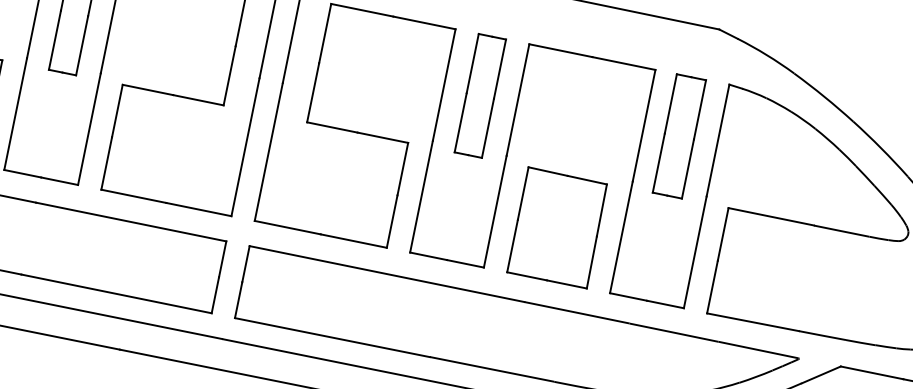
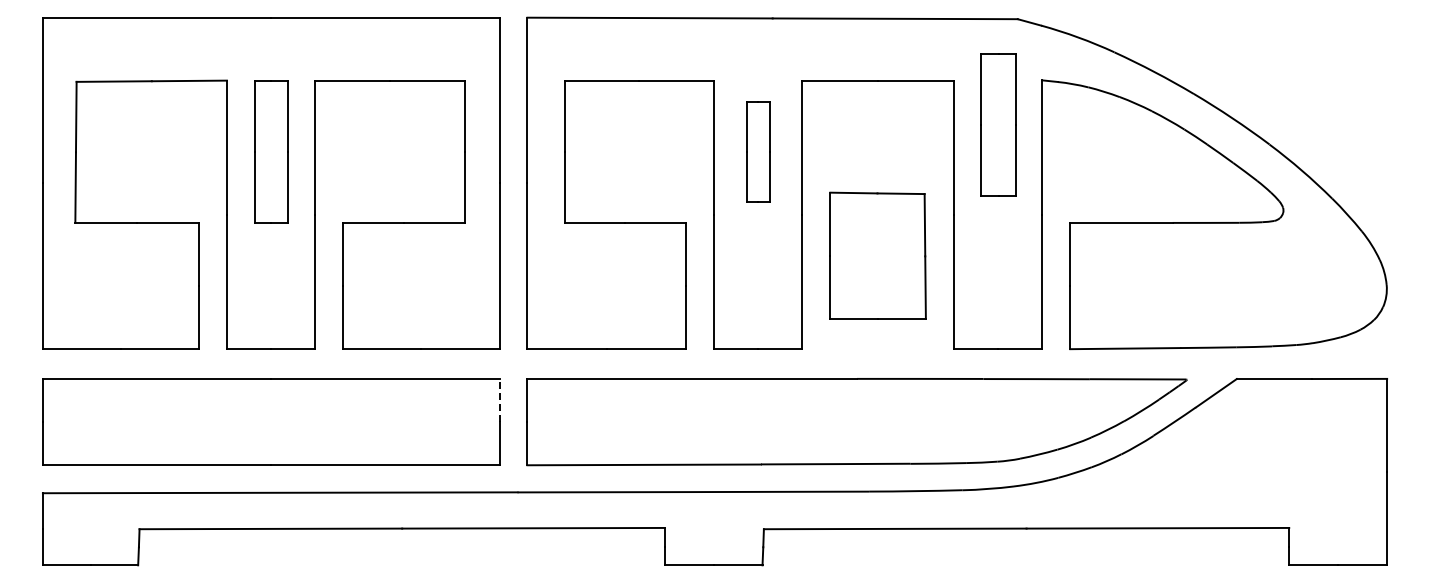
part: (479, 95) -> (757, 151), size x0.7
part: (679, 136) -> (998, 124), moved
part: (557, 227) -> (877, 255), moved
line: (222, 259) -> (499, 400), solid -> dashed

